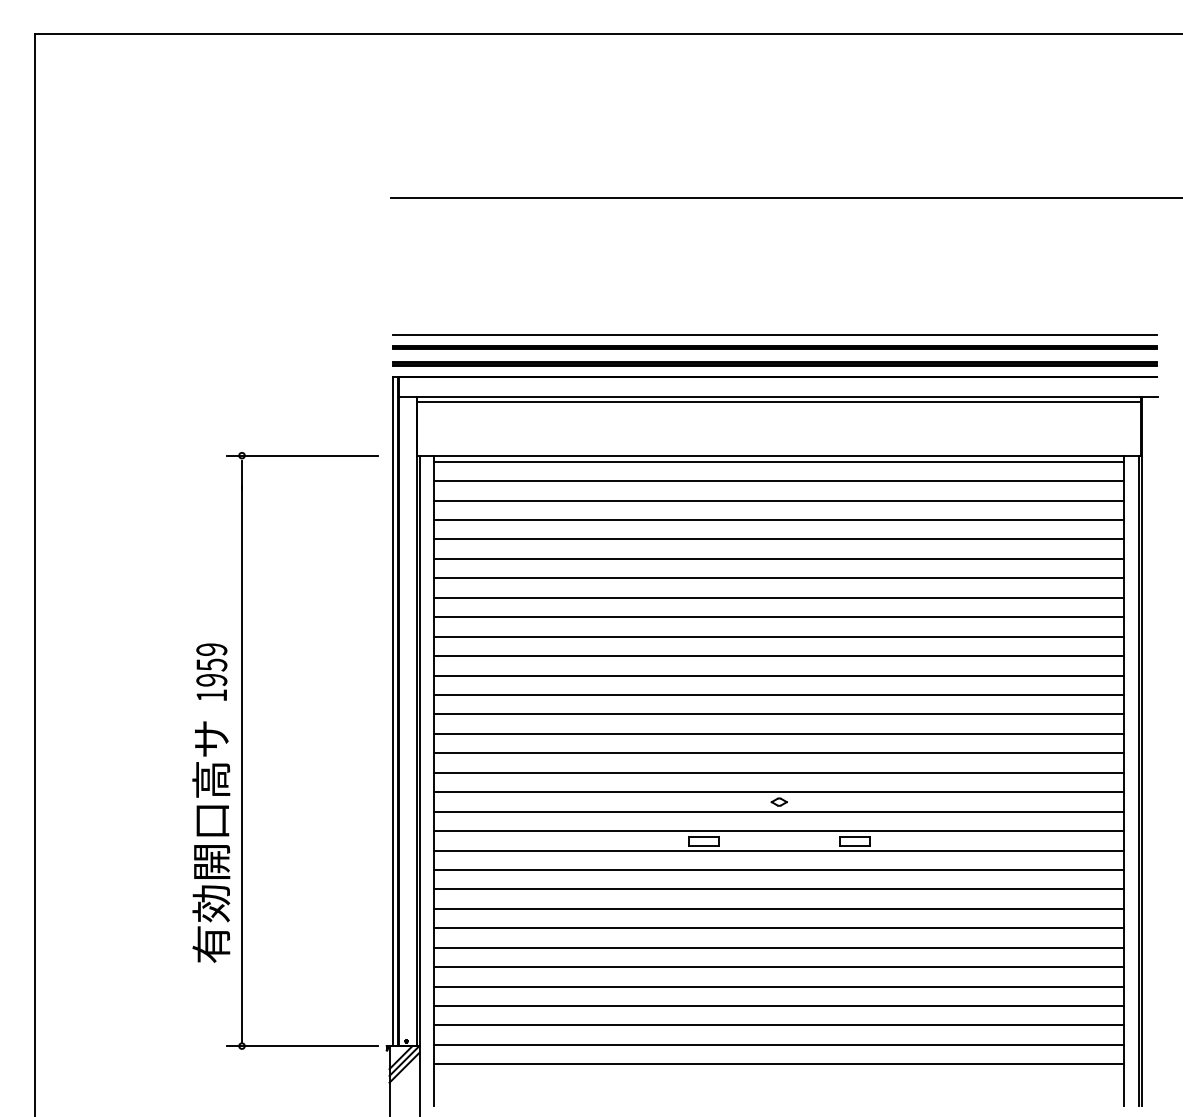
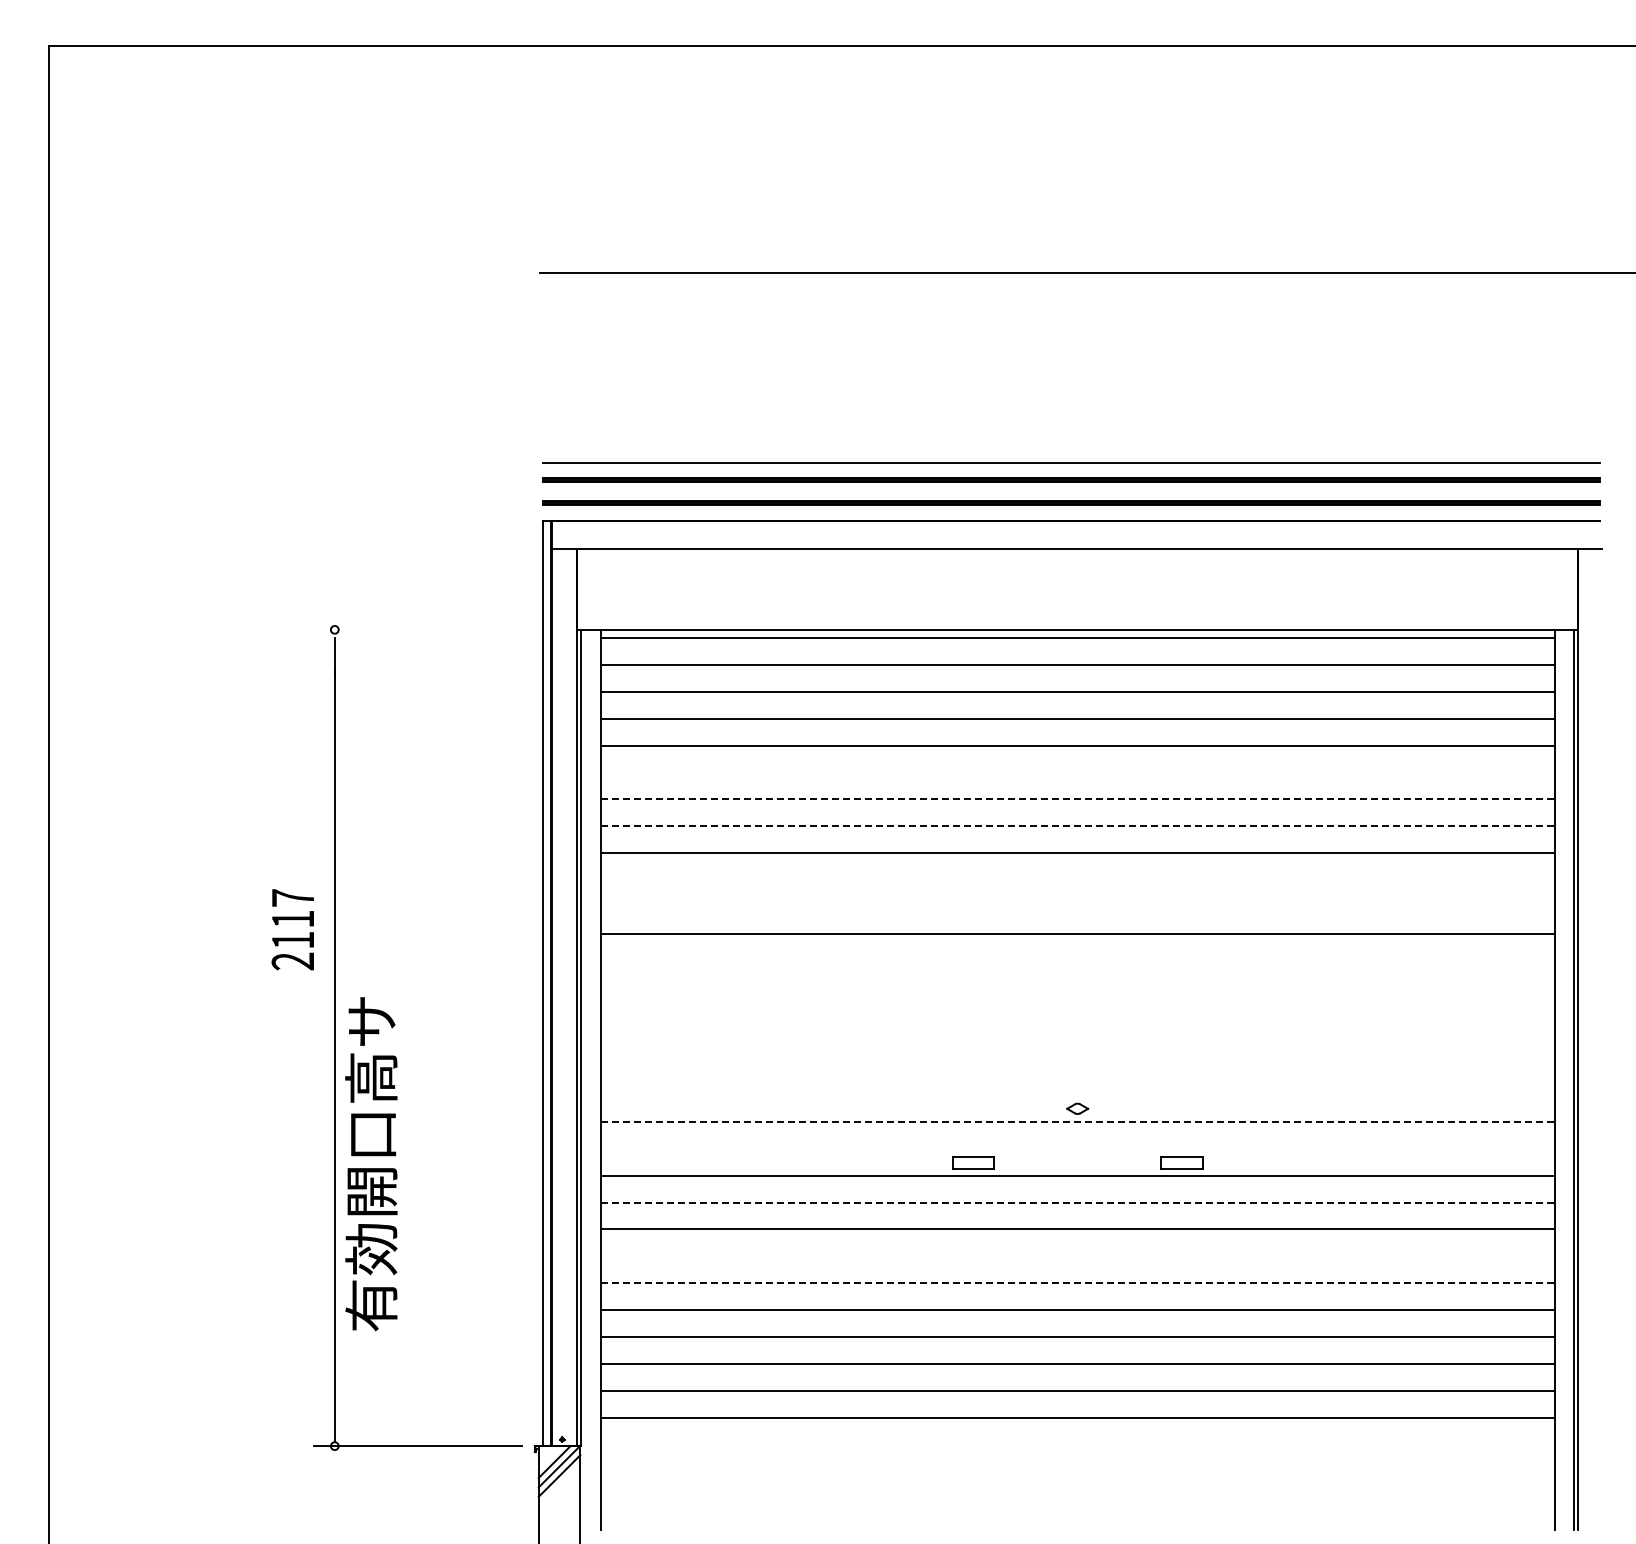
line: (779, 401) -> (1077, 555), removed
line: (301, 455) -> (417, 629), removed
line: (779, 558) -> (1077, 772), removed
line: (779, 578) -> (1078, 799), solid -> dashed
line: (779, 597) -> (1078, 826), solid -> dashed
line: (779, 636) -> (1077, 880), removed
line: (779, 655) -> (1077, 906), removed
text: (211, 672) -> (292, 929), 1959 -> 2117
line: (779, 694) -> (1077, 960), removed
line: (779, 714) -> (1077, 987), removed
line: (779, 733) -> (1077, 1014), removed
line: (779, 753) -> (1077, 1041), removed
line: (779, 772) -> (1077, 1068), removed
line: (779, 792) -> (1077, 1095), removed
line: (779, 811) -> (1078, 1121), solid -> dashed
line: (779, 830) -> (1077, 1148), removed
text: (211, 842) -> (371, 1164), moved
line: (779, 869) -> (1078, 1202), solid -> dashed
line: (779, 908) -> (1077, 1256), removed
line: (779, 928) -> (1078, 1283), solid -> dashed
line: (779, 1044) -> (1077, 1444), removed
line: (779, 1064) -> (1077, 1471), removed

